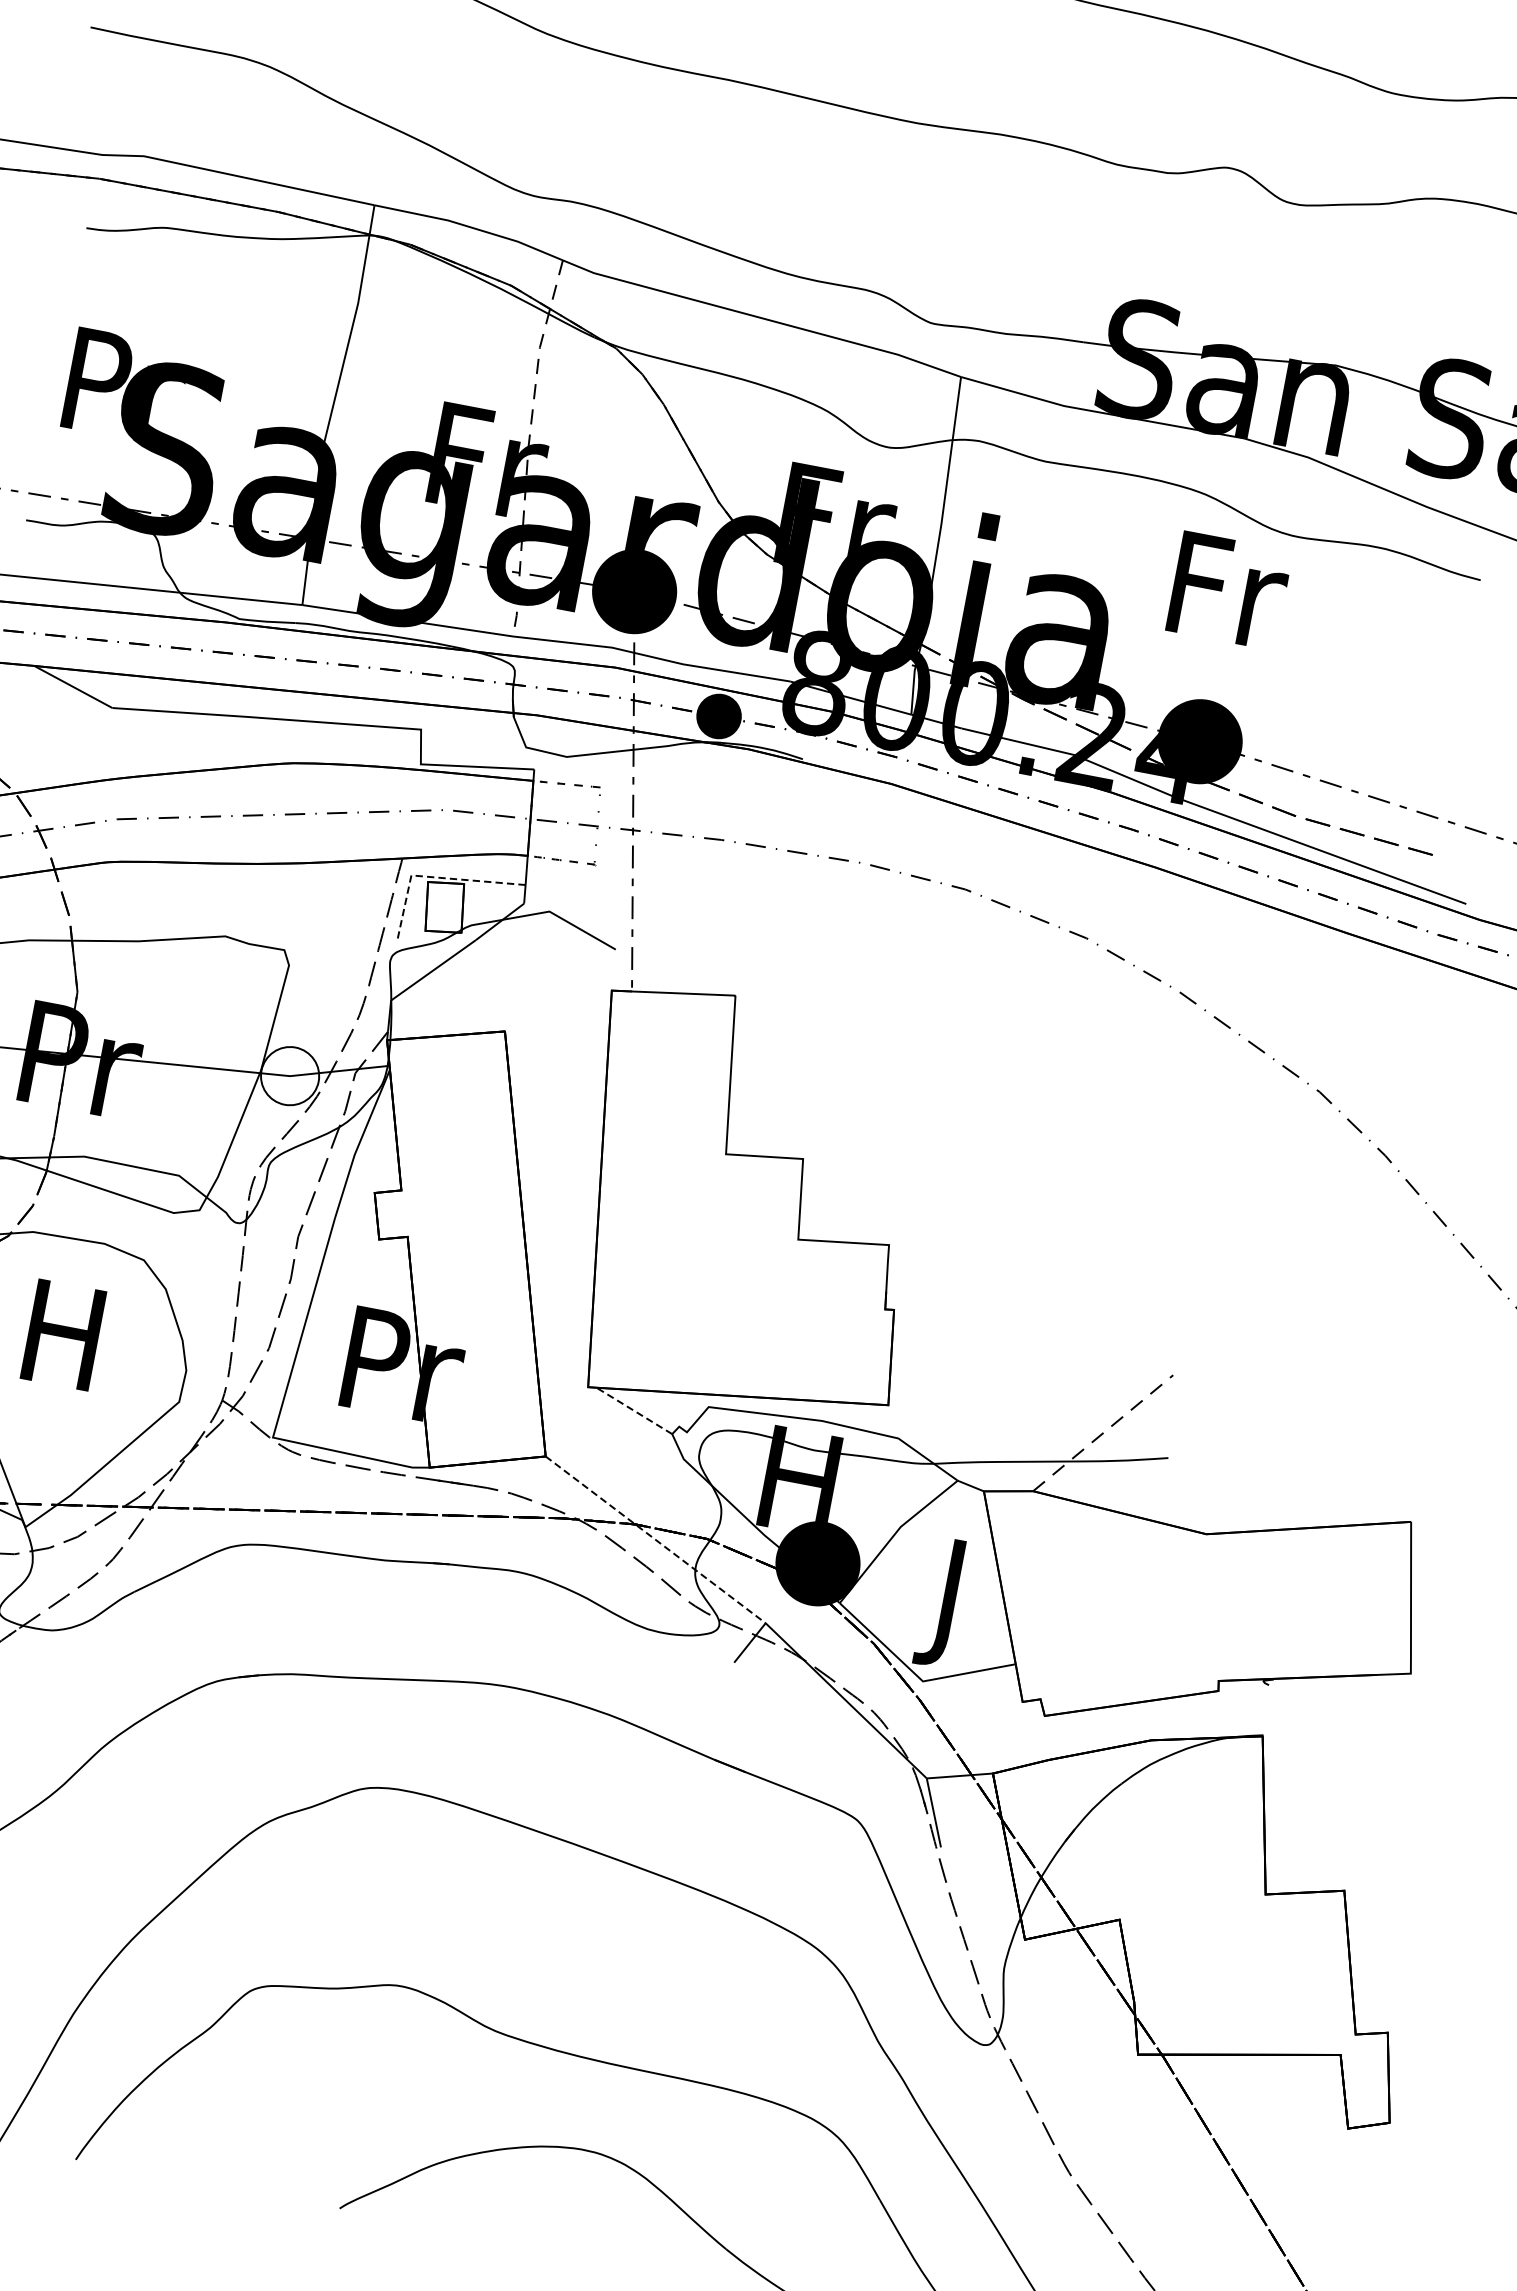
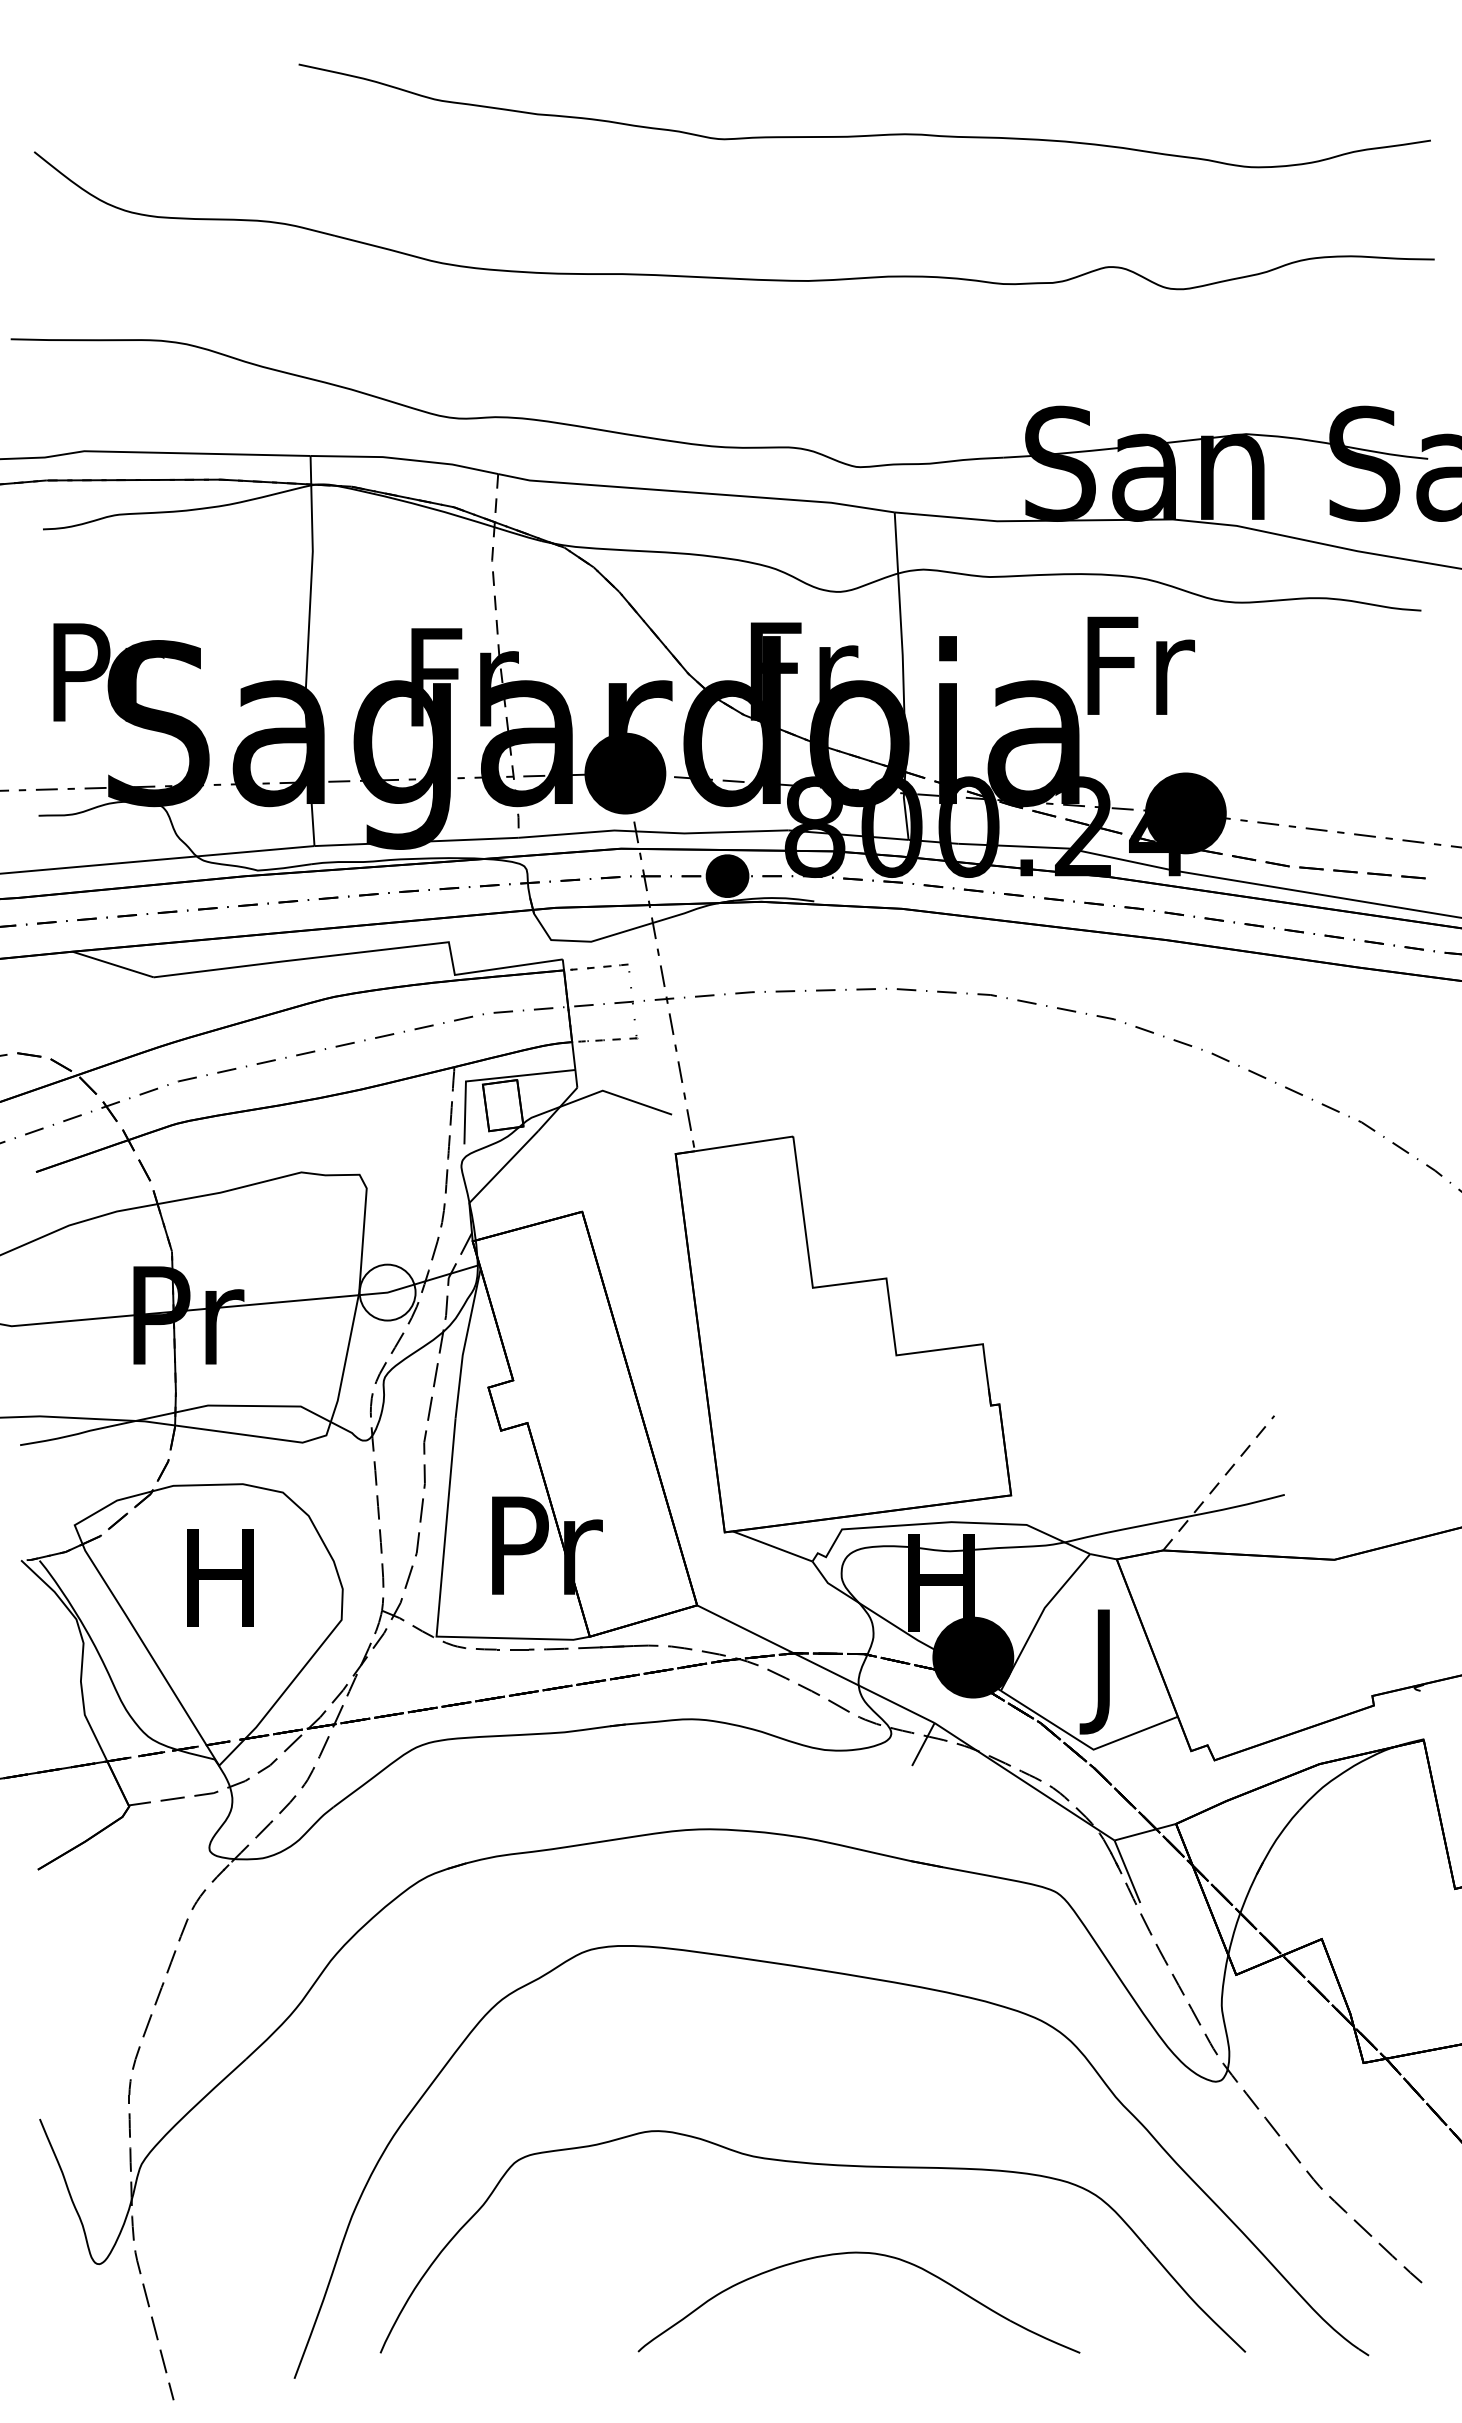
text: (1228, 590) -> (1140, 665), moved
line: (434, 877) -> (488, 1079), dashed -> solid
line: (634, 1410) -> (772, 1546), dashed -> solid
line: (655, 1540) -> (815, 1664), dashed -> solid

